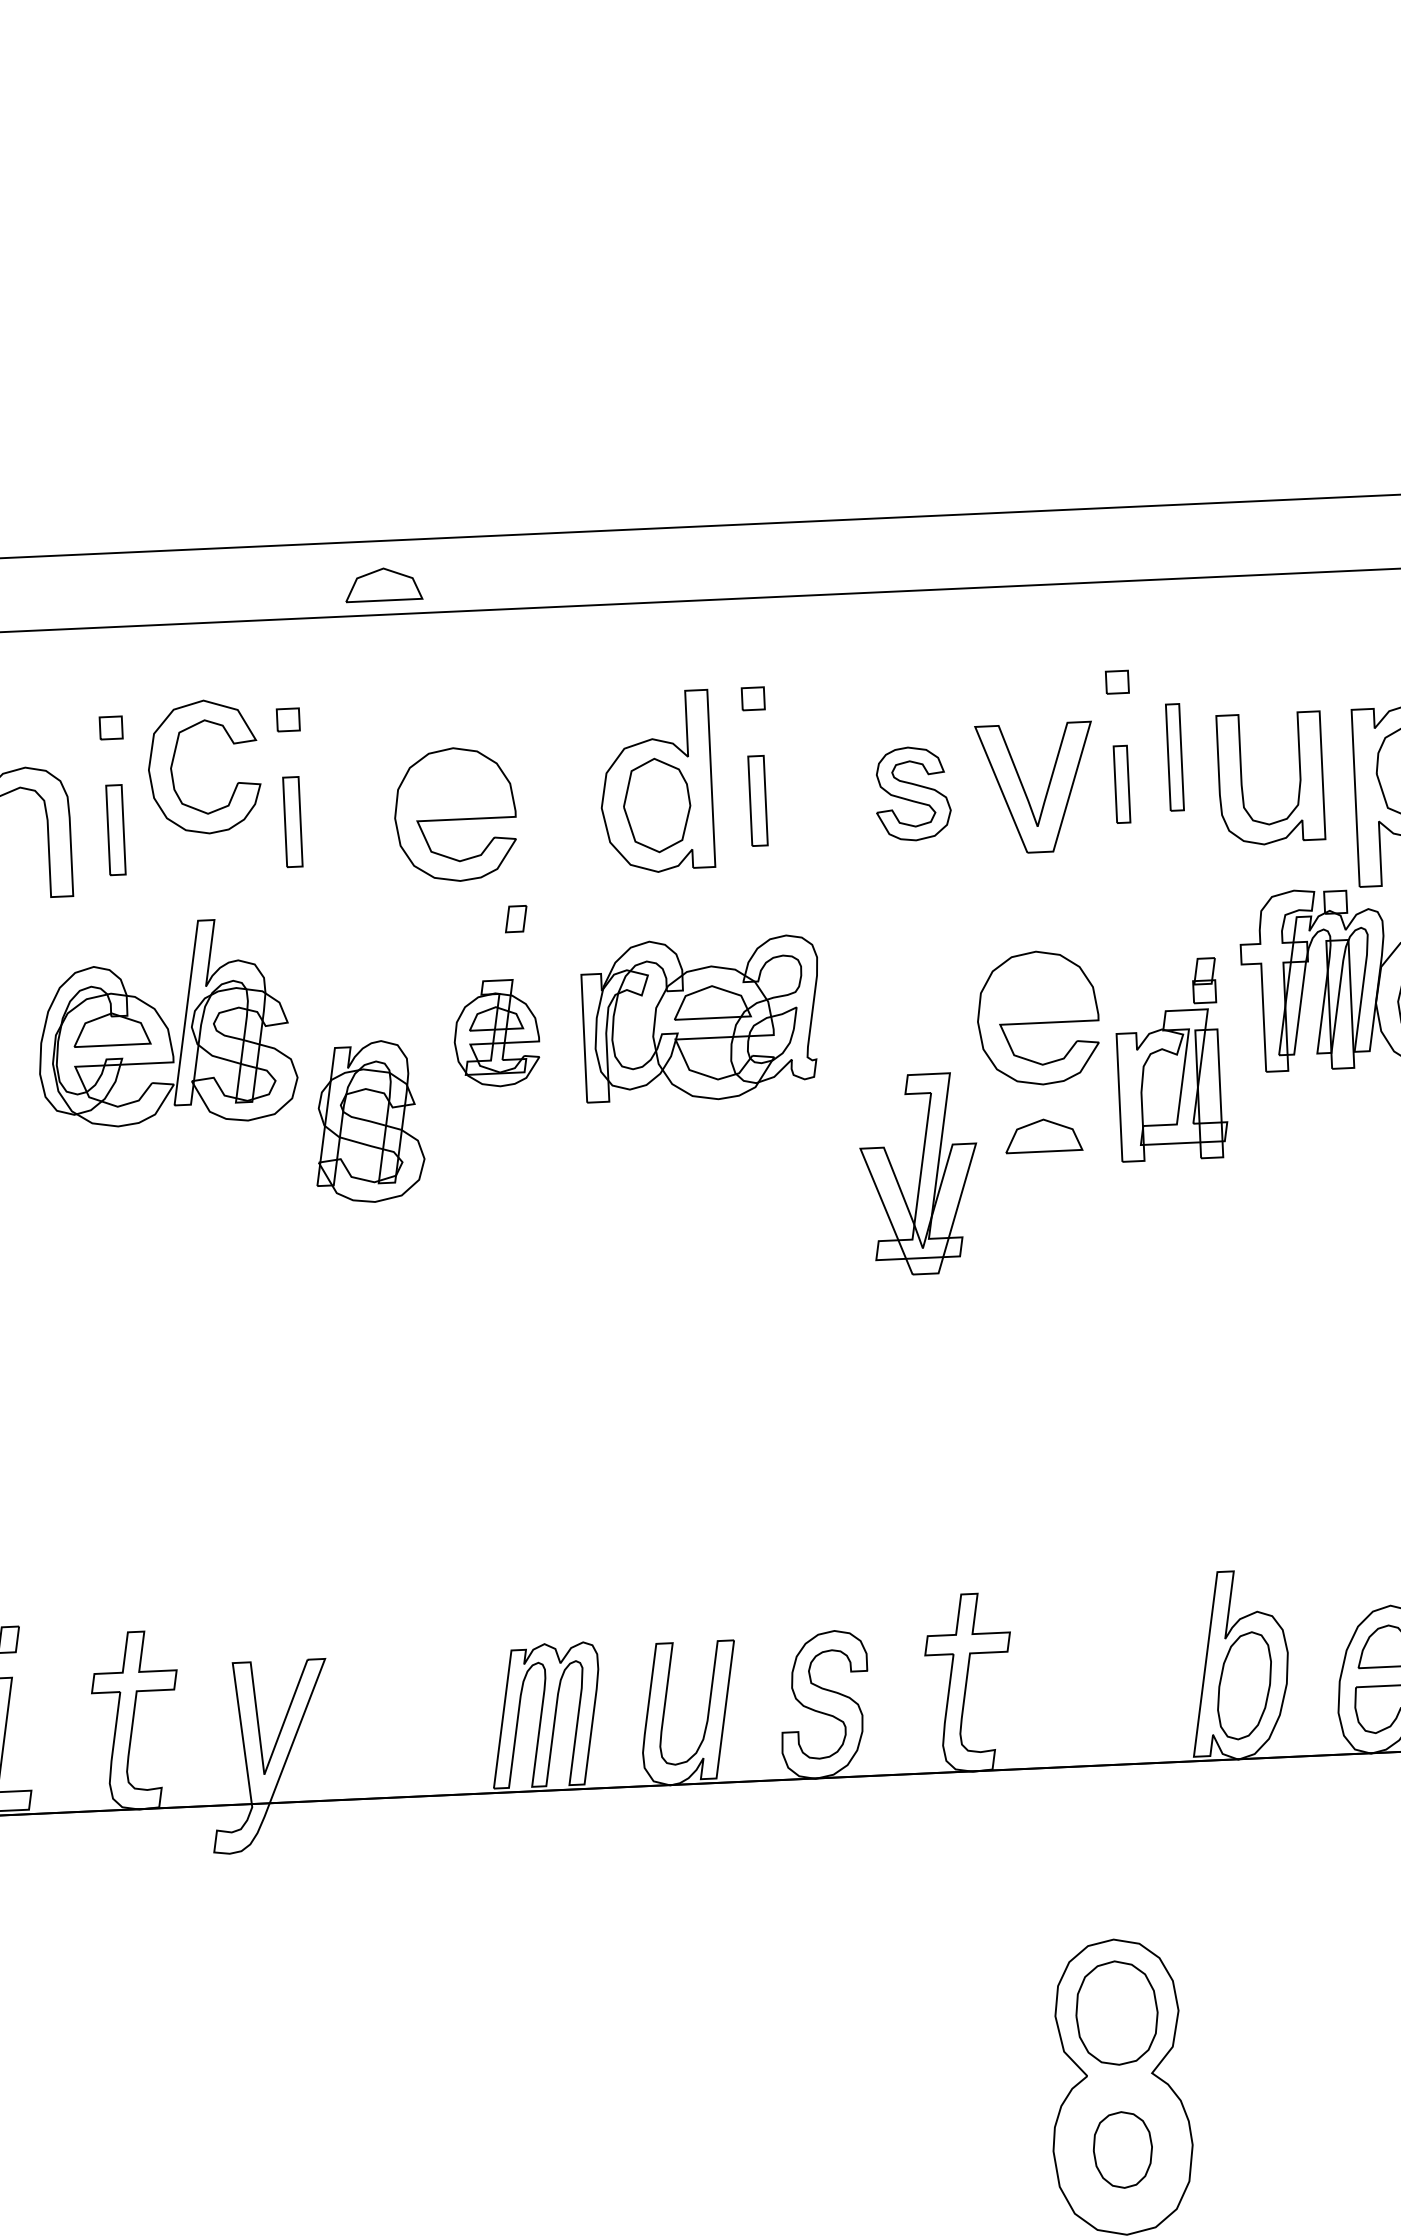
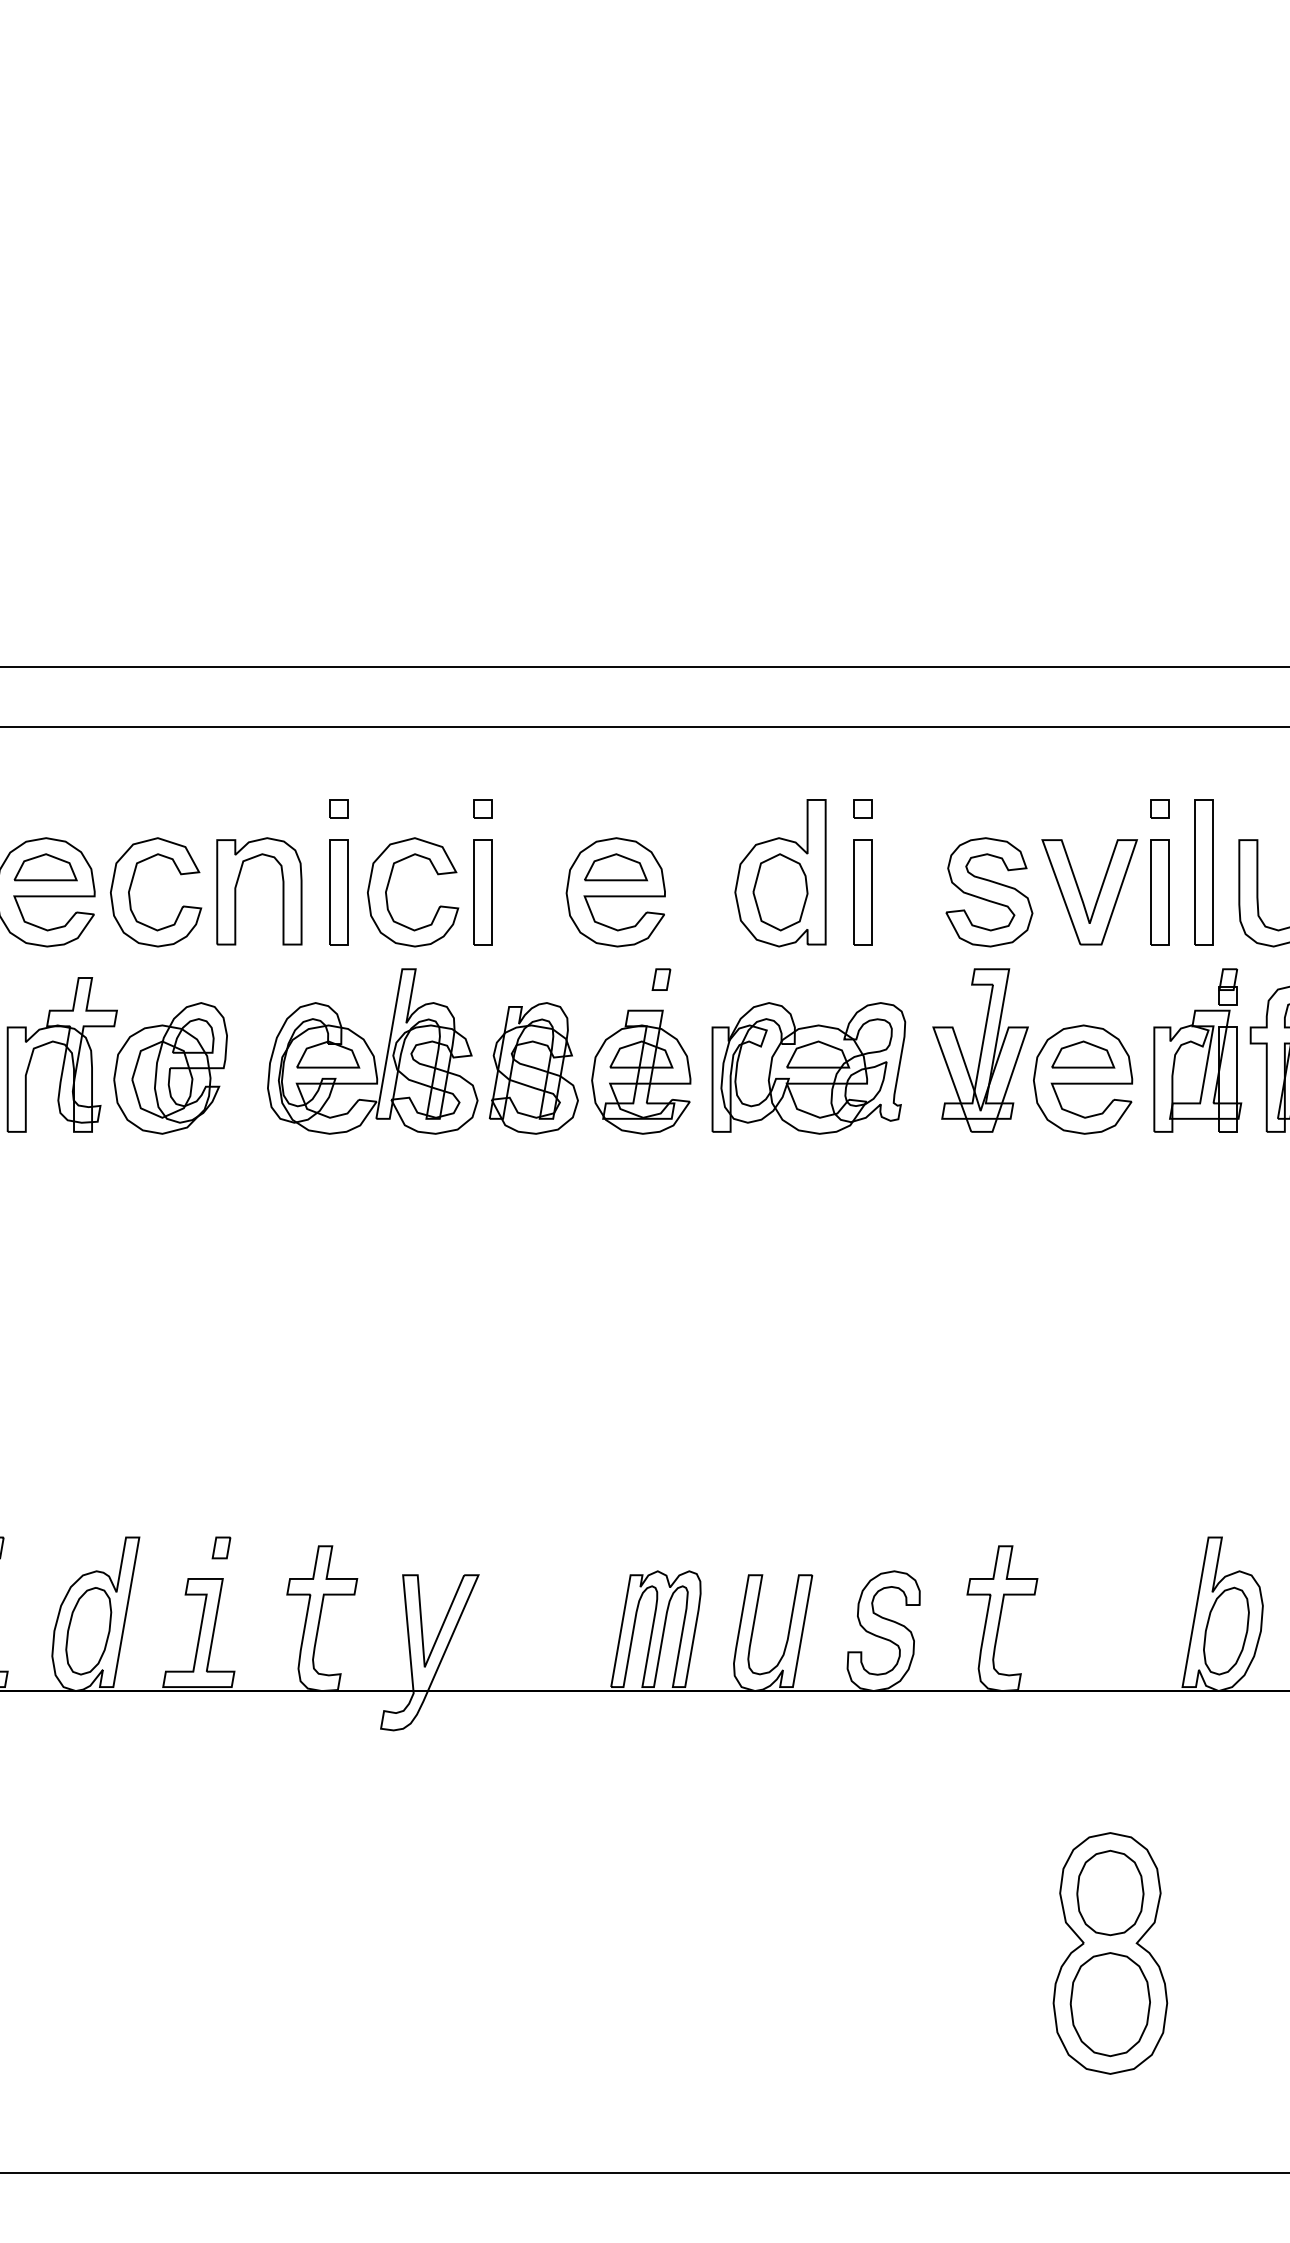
part: (383, 584) -> (615, 867), moved
part: (1174, 757) -> (1203, 872), size x1.67
part: (173, 762) -> (388, 887), moved
part: (1121, 784) -> (1159, 892), size x1.67
part: (913, 794) -> (989, 892), size x1.43
part: (757, 801) -> (862, 892), size x1.43
part: (292, 822) -> (482, 892), size x1.43
part: (115, 830) -> (338, 892), size x1.43
part: (496, 1032) -> (641, 1071), size x1.43
part: (1170, 1059) -> (1197, 1050), moved
part: (368, 1122) -> (533, 1068), moved
part: (1044, 1135) -> (1083, 1054), moved
part: (919, 1174) -> (980, 1050), moved
part: (1122, 2149) -> (1109, 2004), size x1.67

